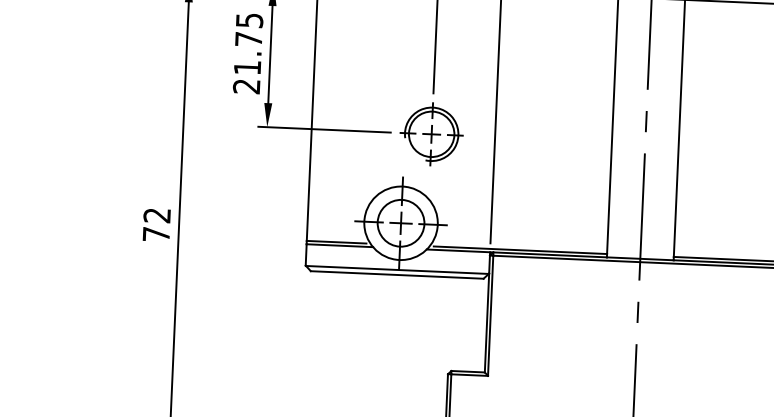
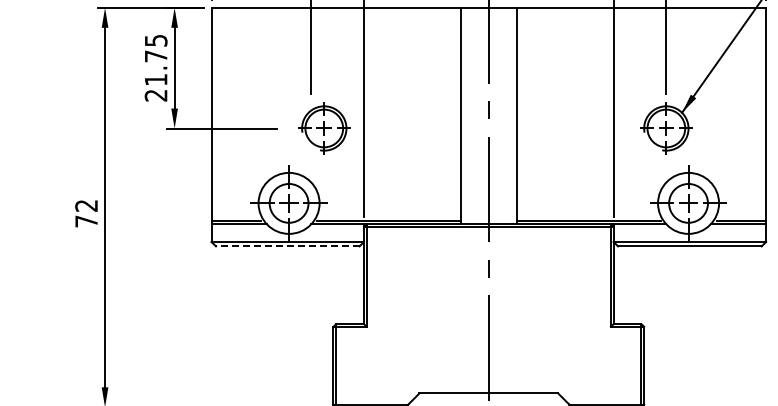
part: (431, 134) -> (324, 128), moved
line: (396, 275) -> (287, 246), solid -> dashed

